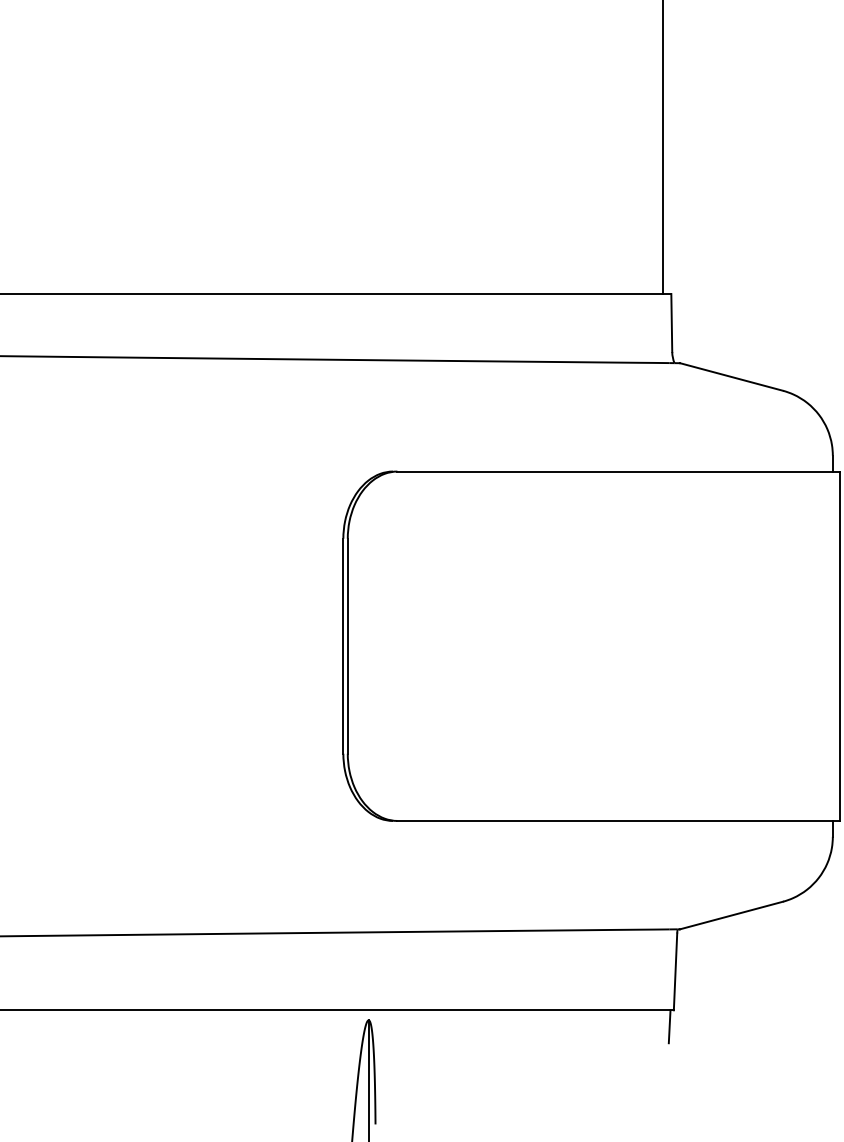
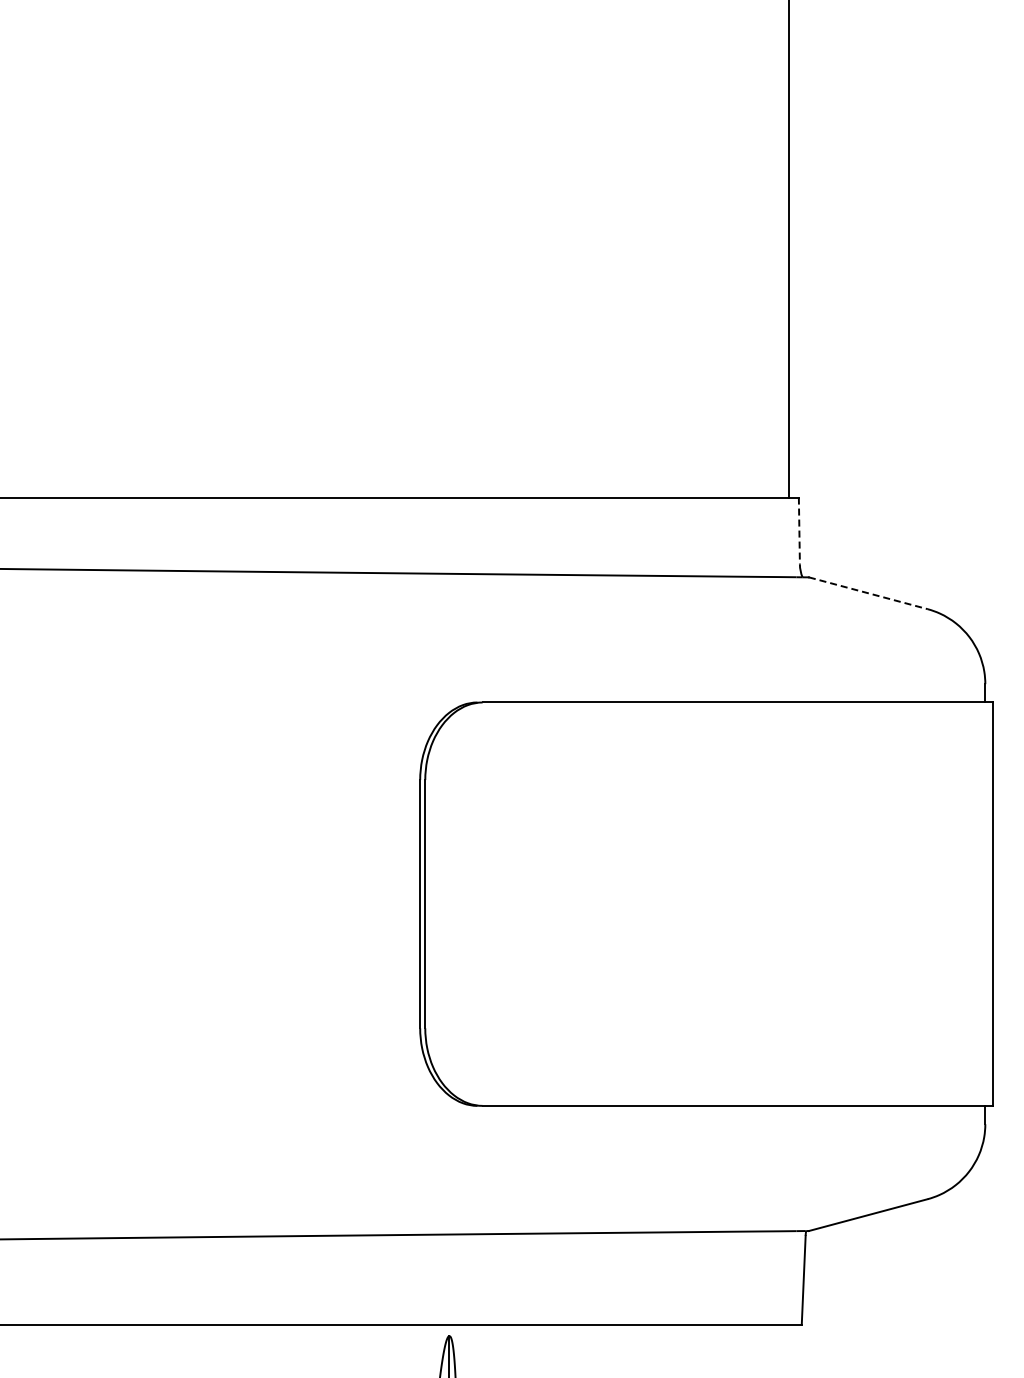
line: (671, 323) -> (799, 531), solid -> dashed
line: (731, 377) -> (868, 593), solid -> dashed
line: (669, 1026) -> (796, 1343), removed

